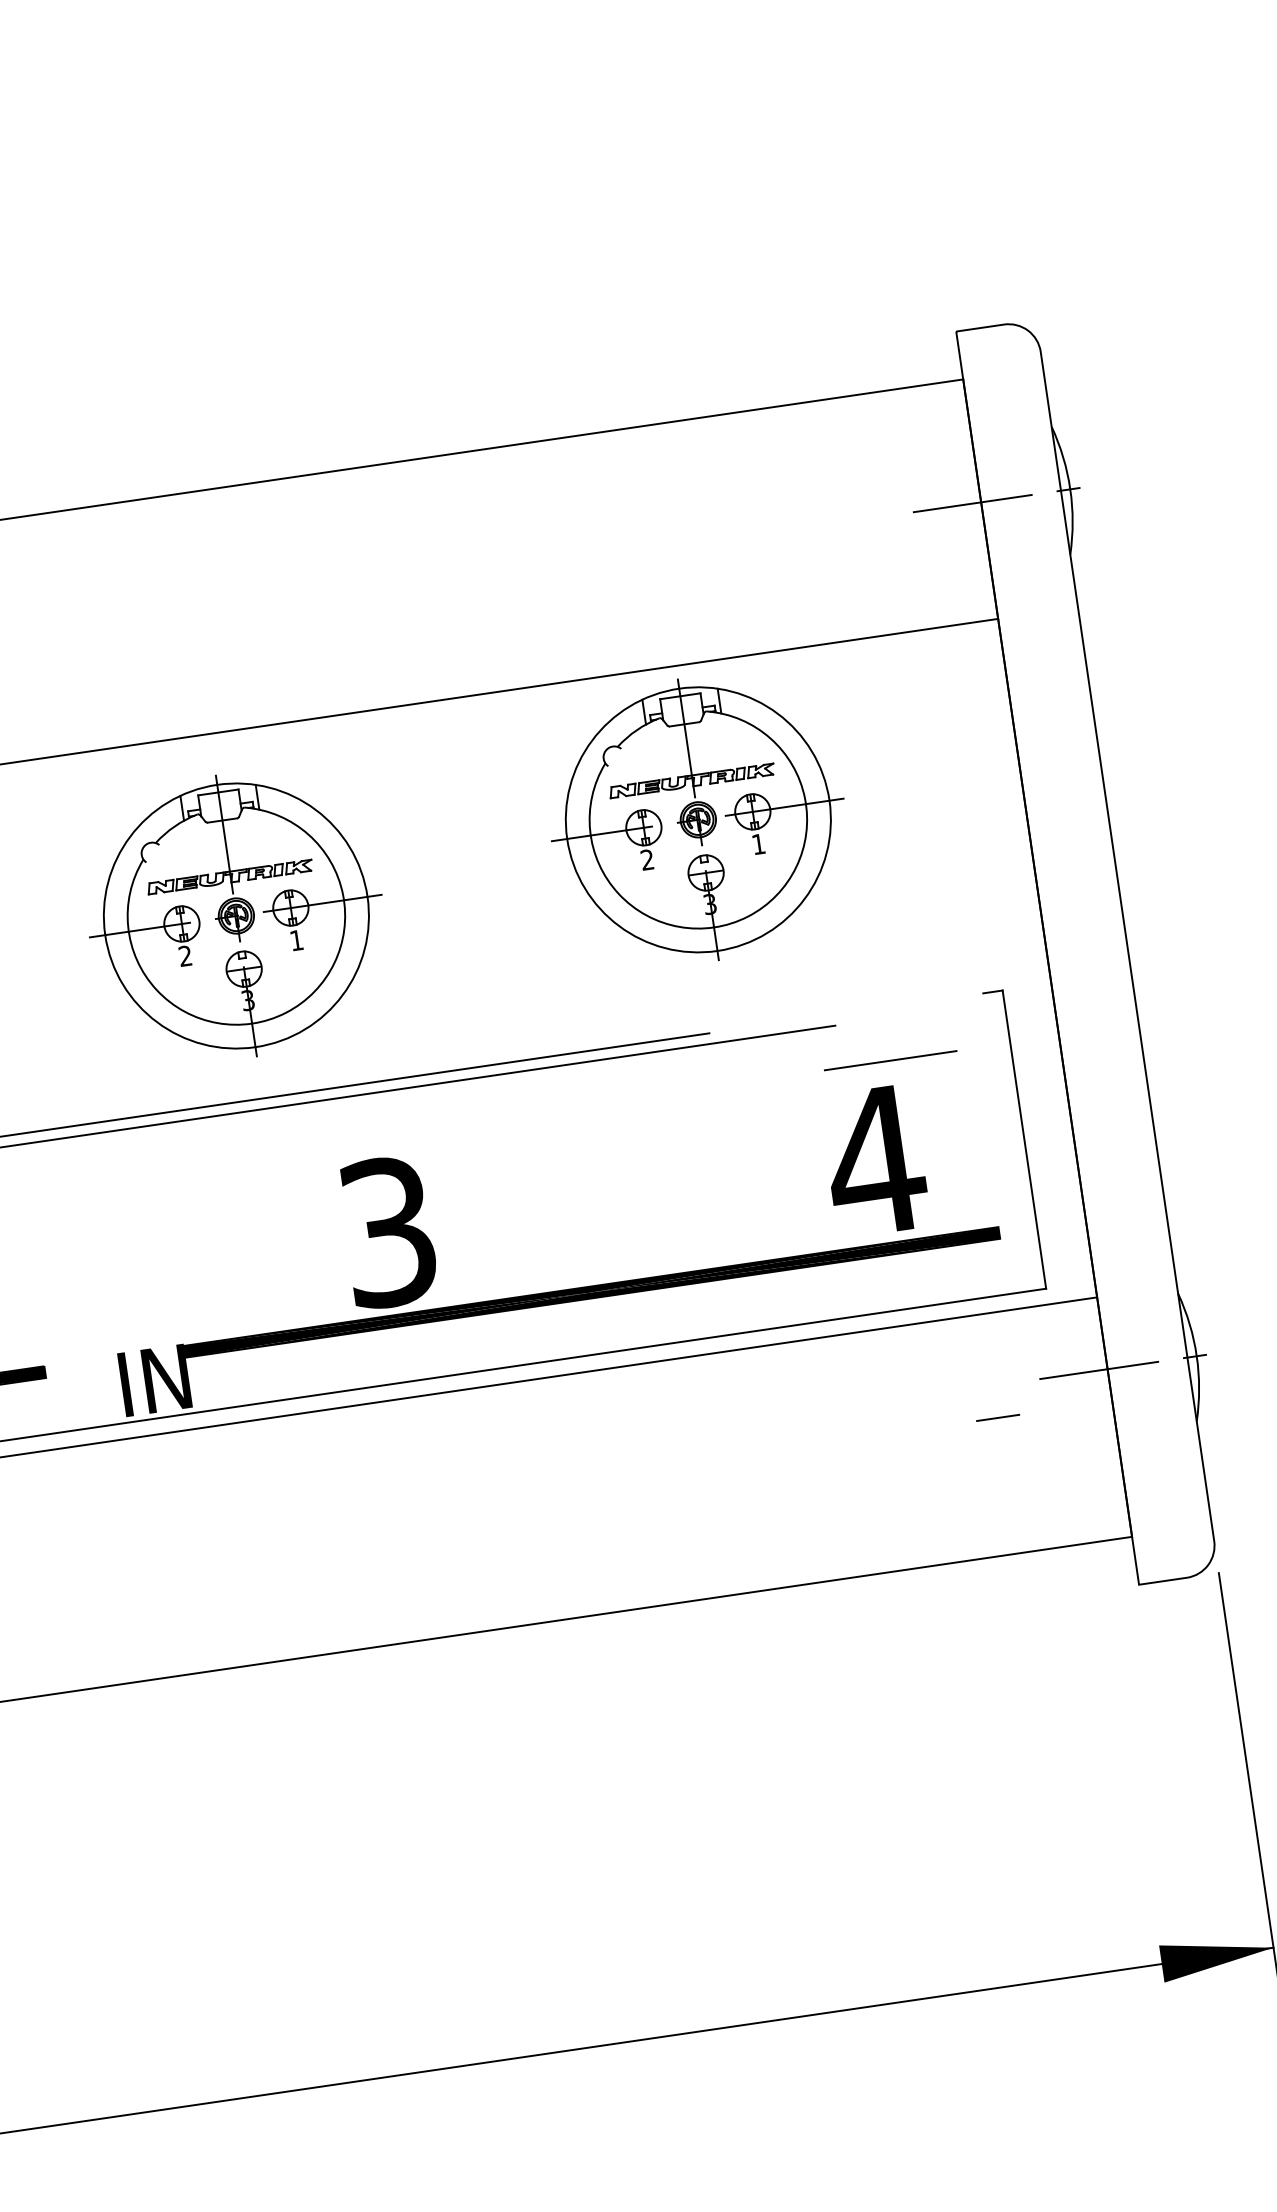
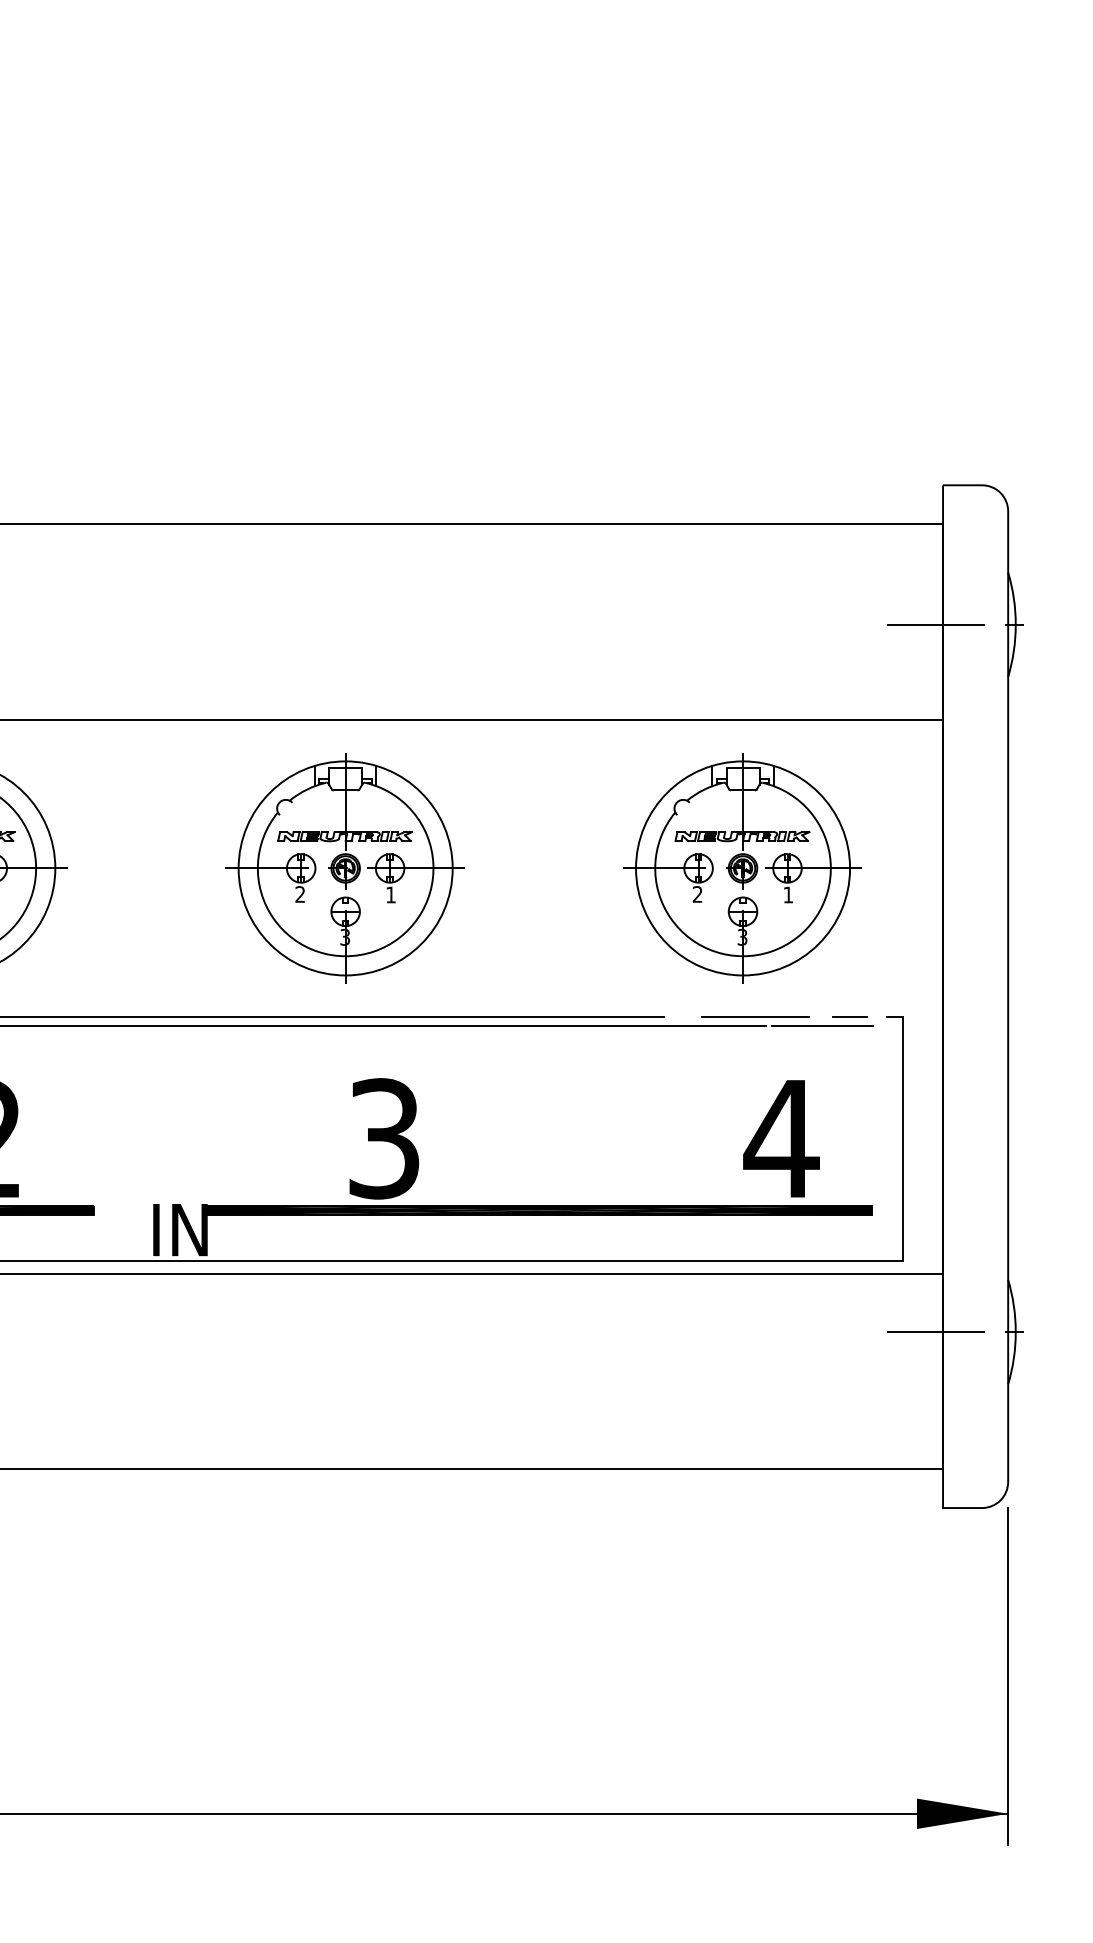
part: (697, 820) -> (742, 868), moved
part: (234, 916) -> (344, 868), moved
line: (905, 1015) -> (822, 1025), added
line: (890, 1059) -> (755, 1016), moved
line: (997, 1417) -> (849, 1016), moved

